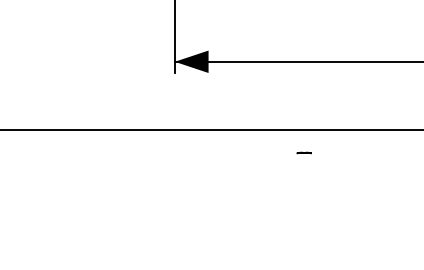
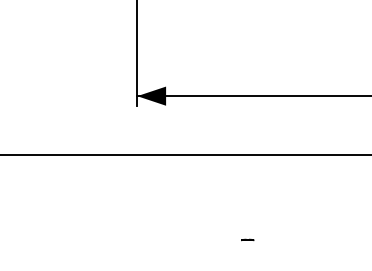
part: (303, 152) -> (247, 239), moved

